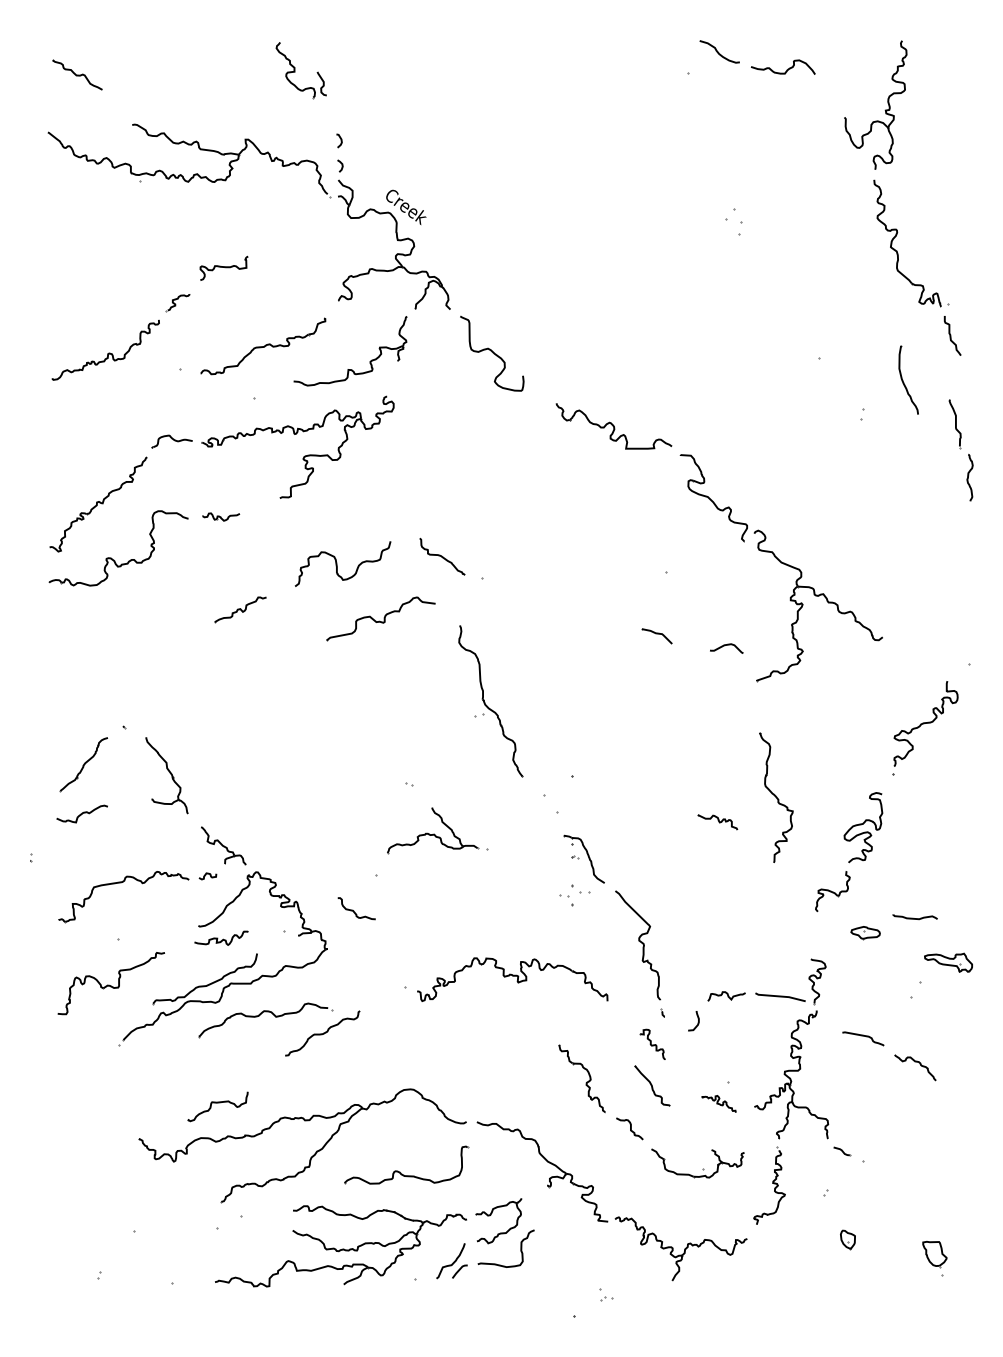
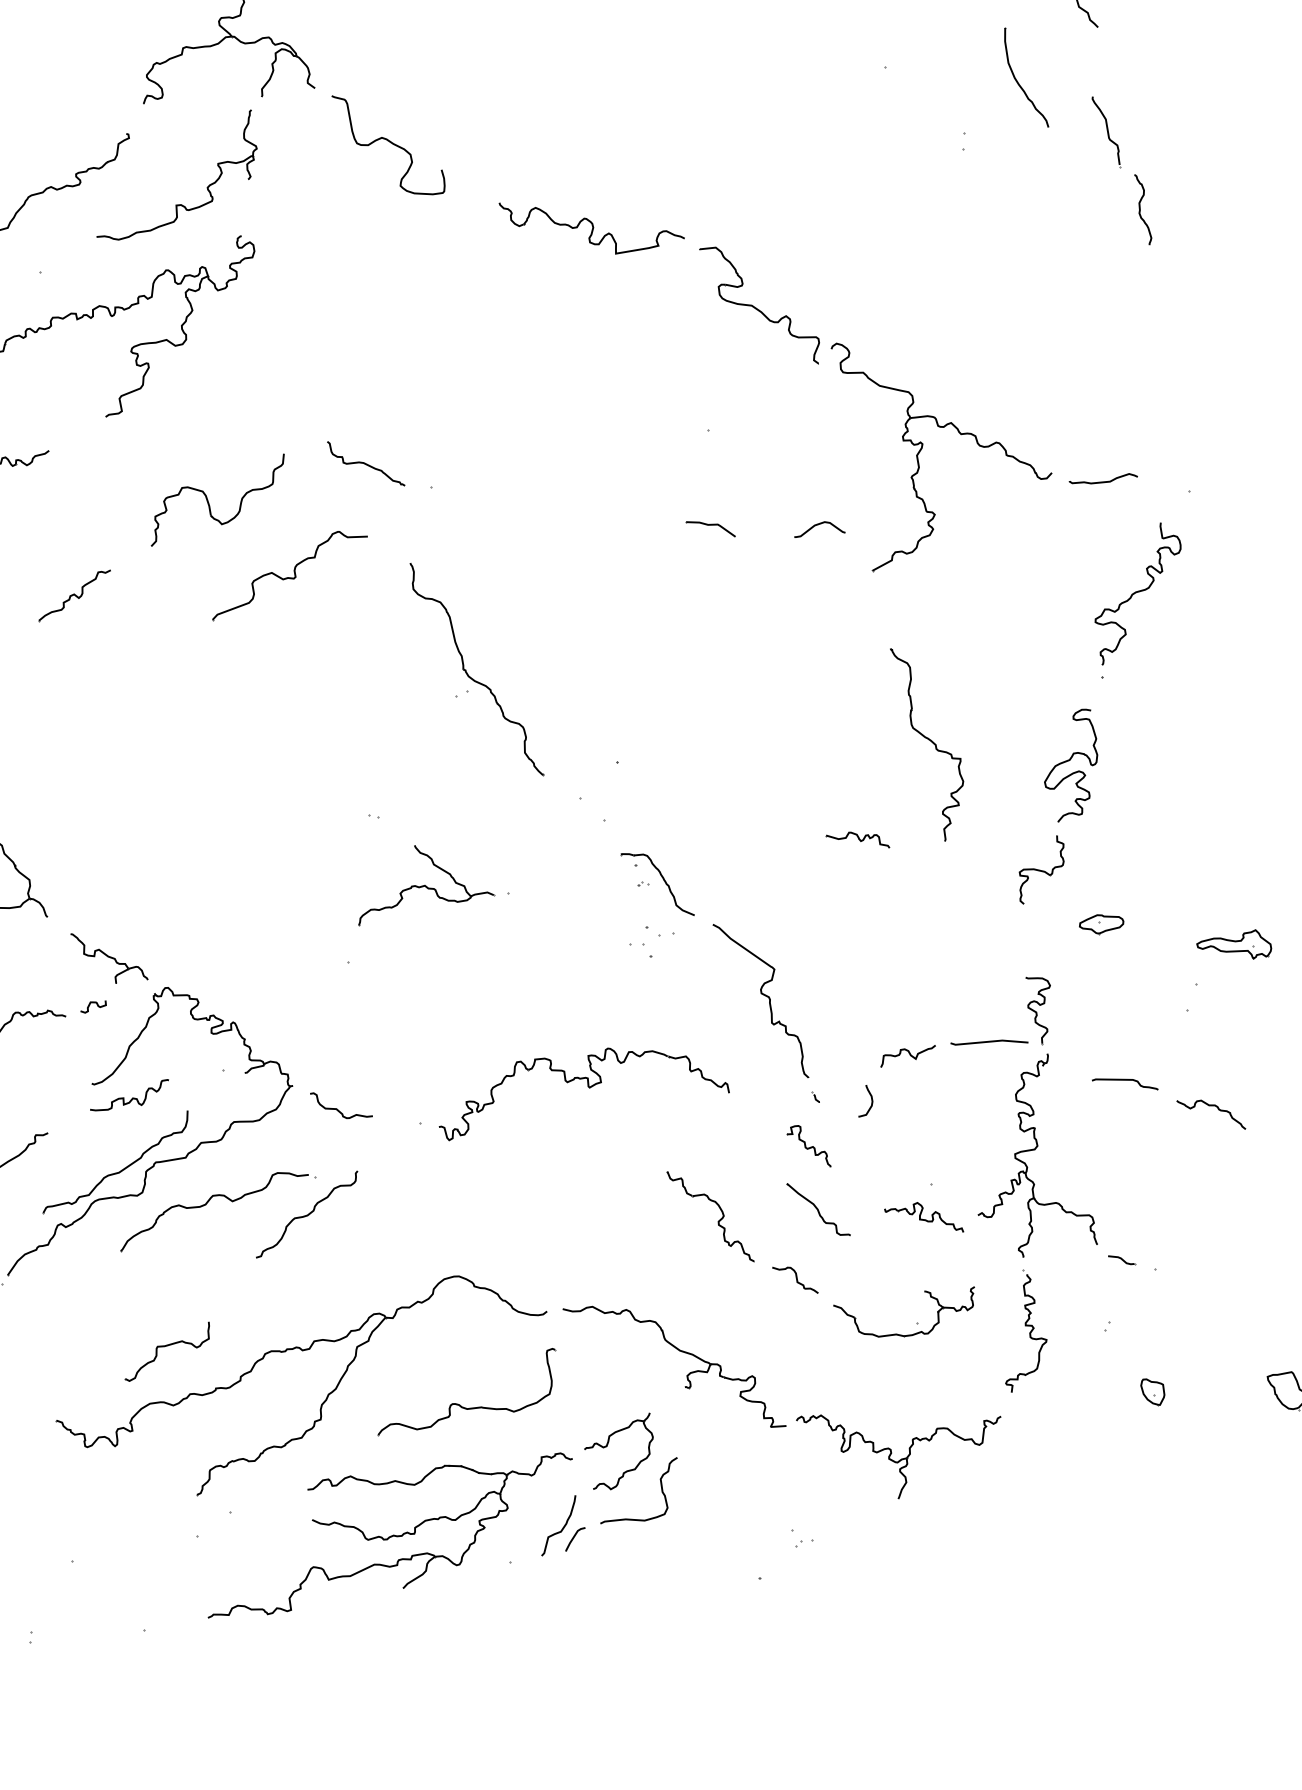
part: (717, 822) -> (857, 841), moved
curve: (354, 910) -> (338, 1108), moved
curve: (913, 917) -> (1100, 480), moved
part: (718, 1103) -> (922, 1219), size x1.43

